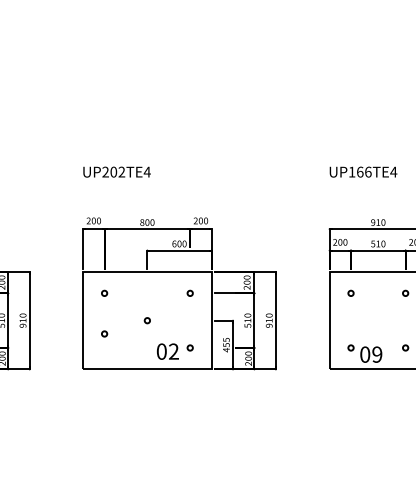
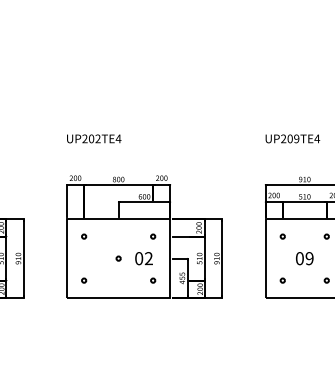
text: (359, 171) -> (289, 138), UP166TE4 -> UP209TE4
circle: (104, 333) -> (84, 280), moved
text: (167, 351) -> (143, 258), moved
text: (371, 354) -> (304, 258), moved

